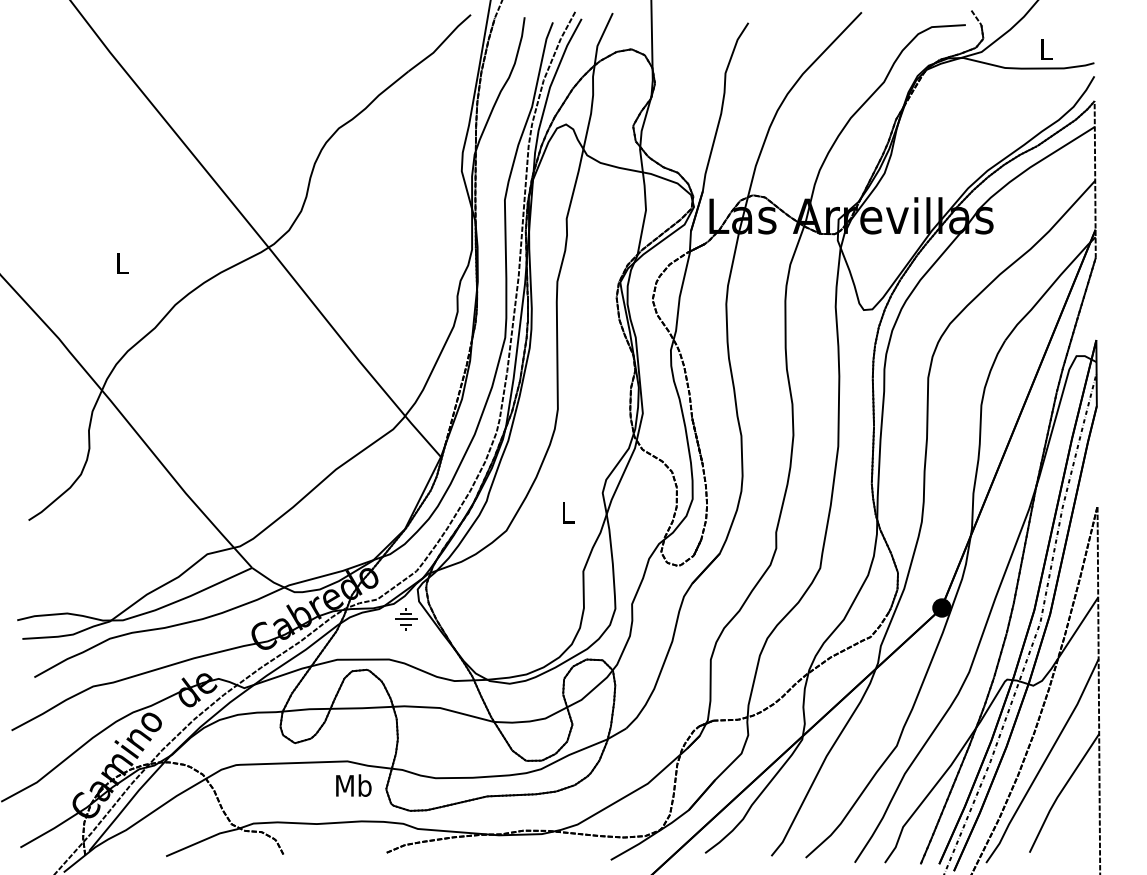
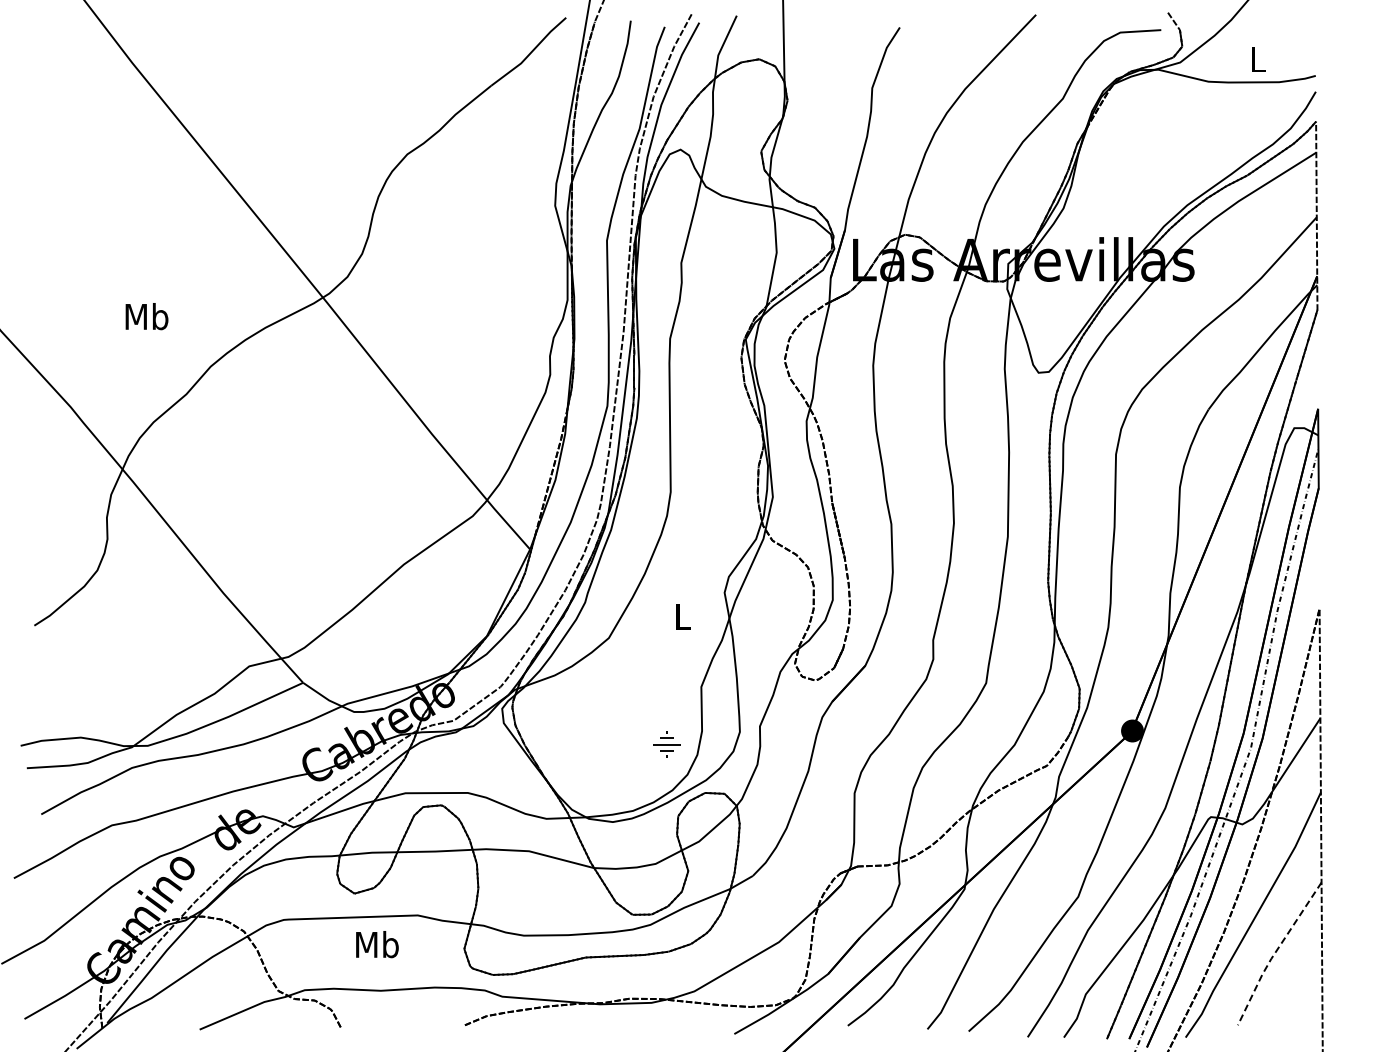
text: (121, 263) -> (146, 316), L -> Mb
part: (405, 619) -> (666, 744), moved
text: (353, 785) -> (377, 944), moved
line: (1060, 793) -> (1275, 953), solid -> dashed

